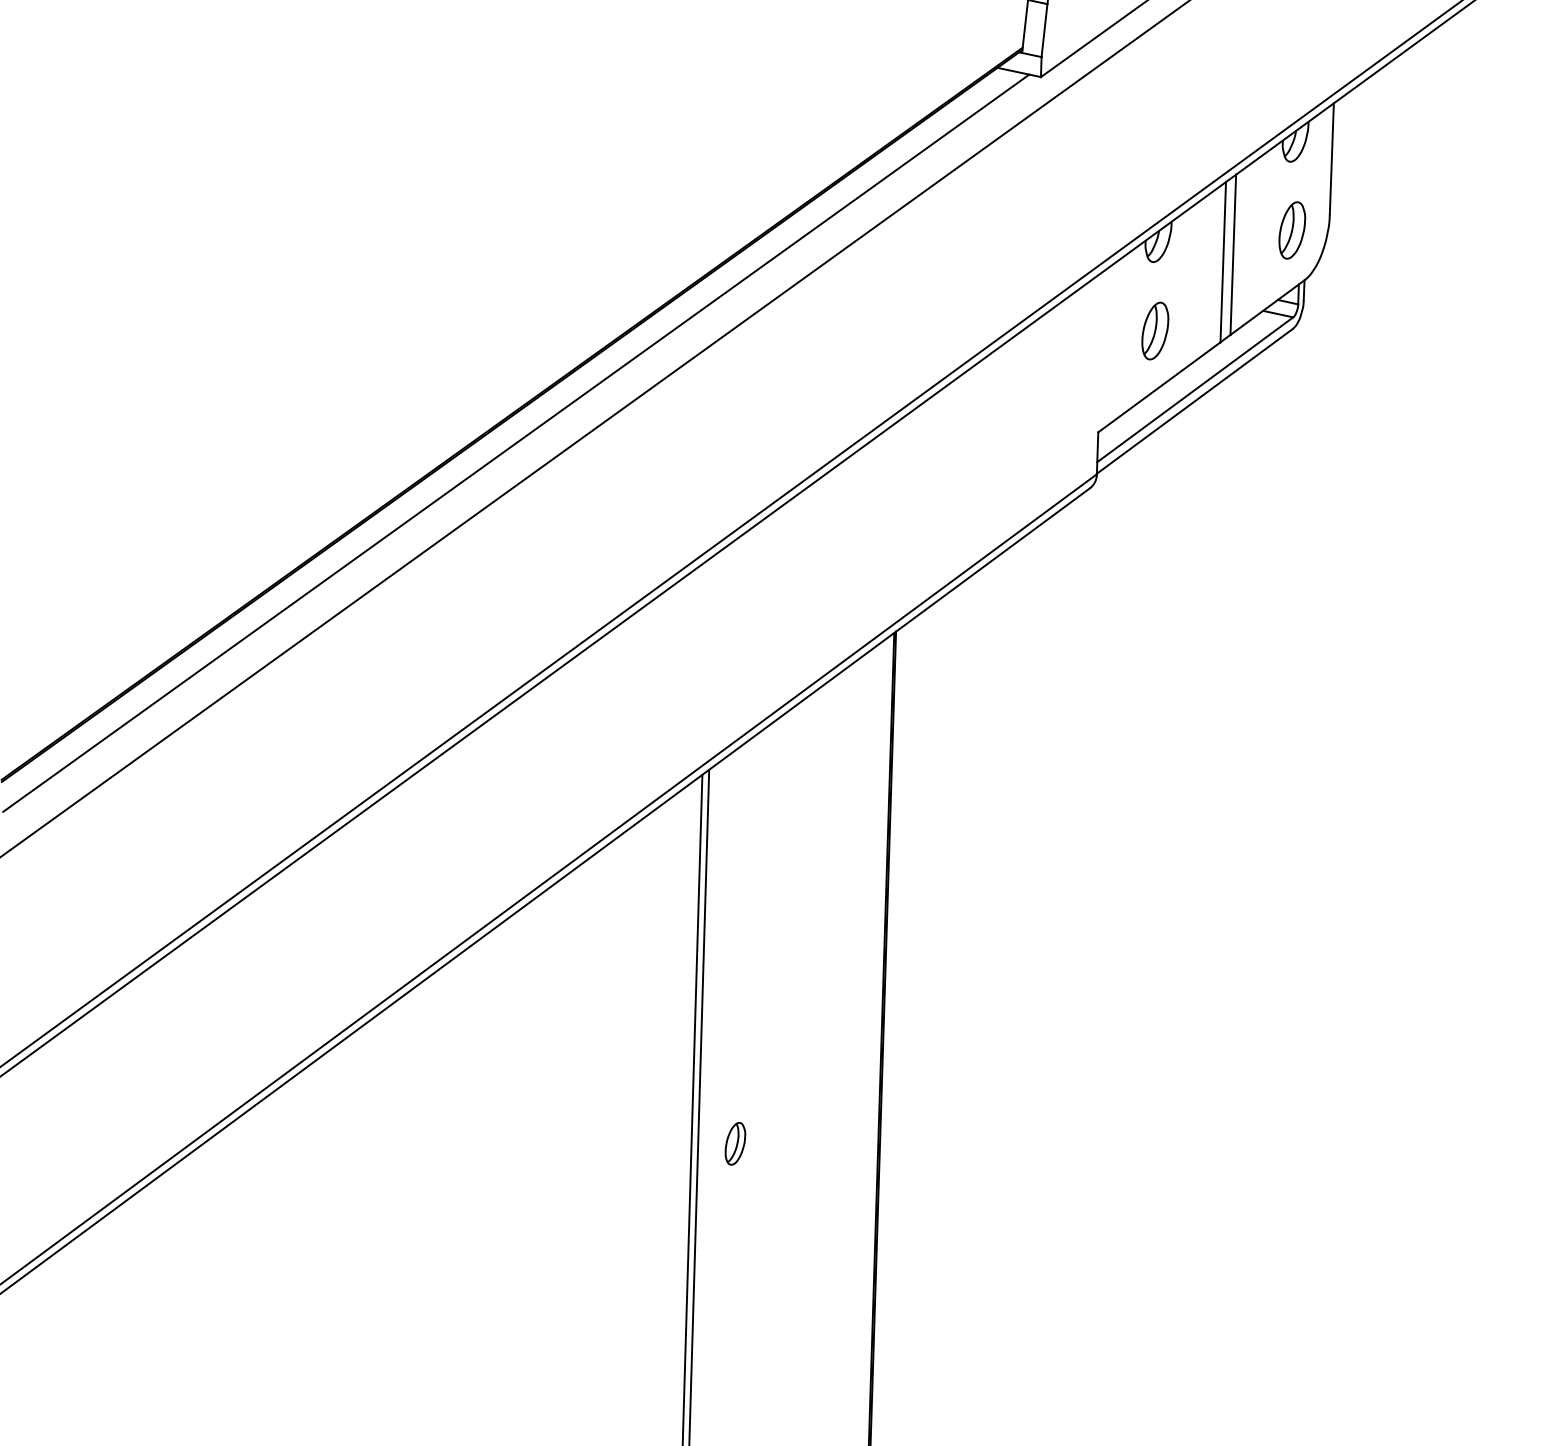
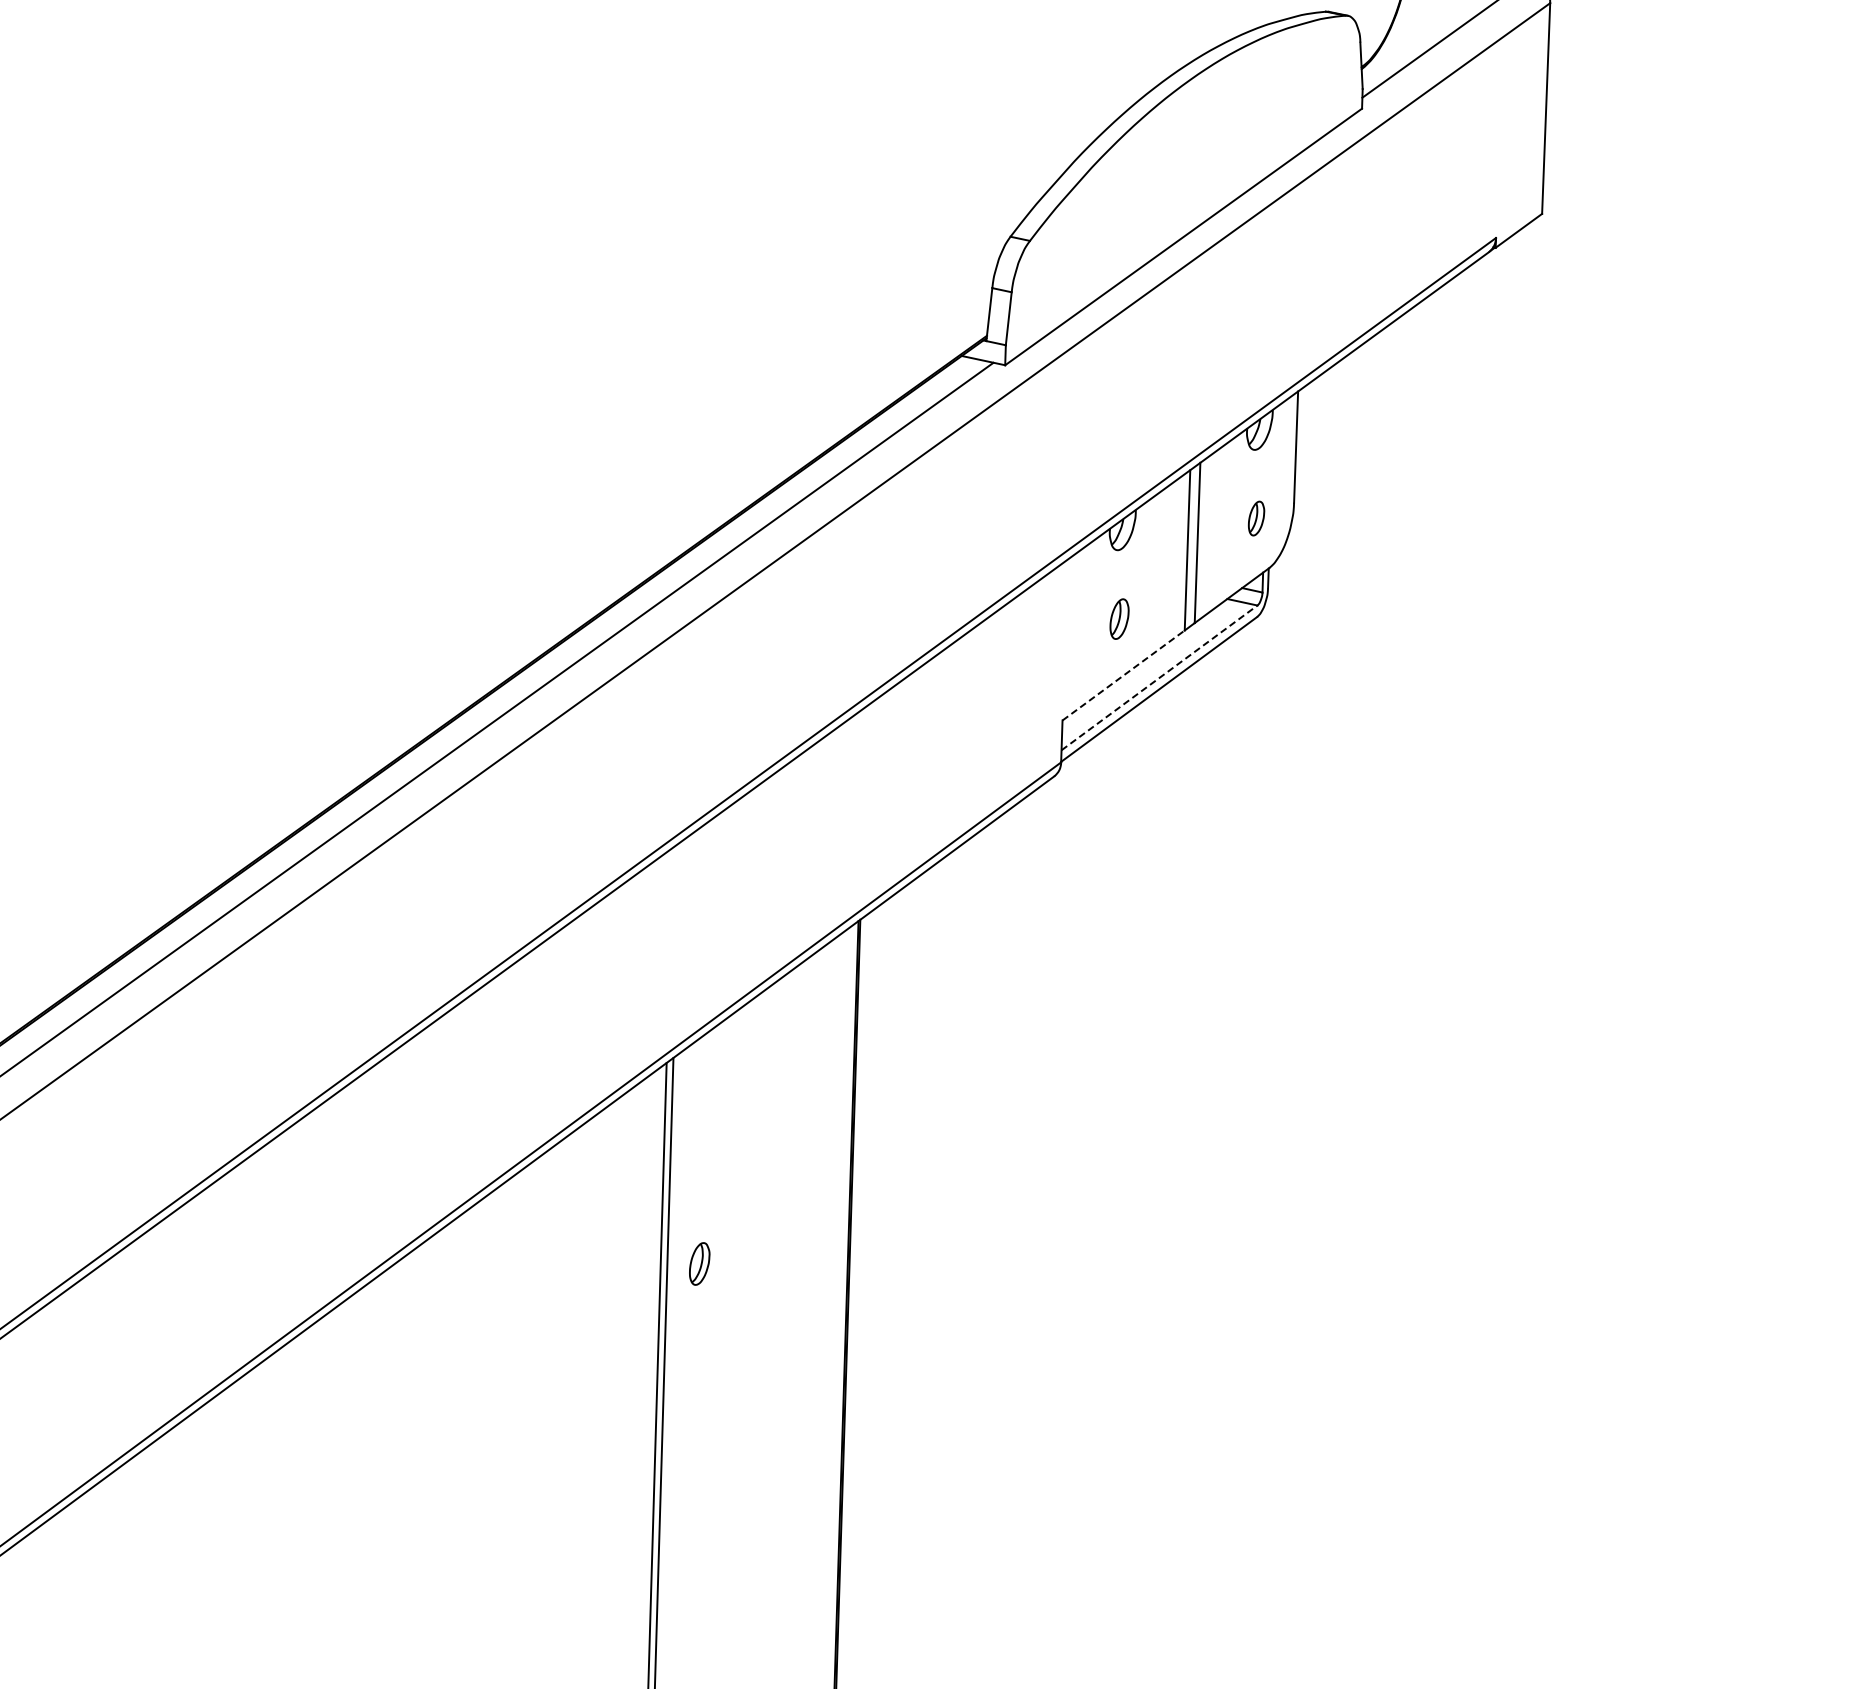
part: (1292, 230) -> (1256, 518), size x0.6
part: (1155, 330) -> (1119, 618), size x0.7
line: (1159, 387) -> (1123, 675), solid -> dashed
line: (1195, 389) -> (1159, 677), solid -> dashed
part: (735, 1143) -> (699, 1263), moved

